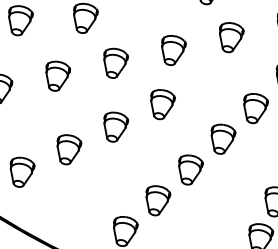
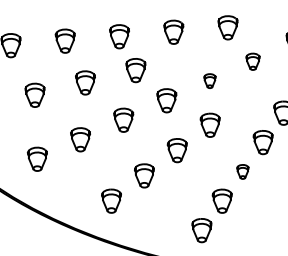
part: (229, 37) -> (252, 61), size x0.7
part: (172, 49) -> (209, 80), size x0.6
part: (189, 169) -> (242, 171), size x0.6

